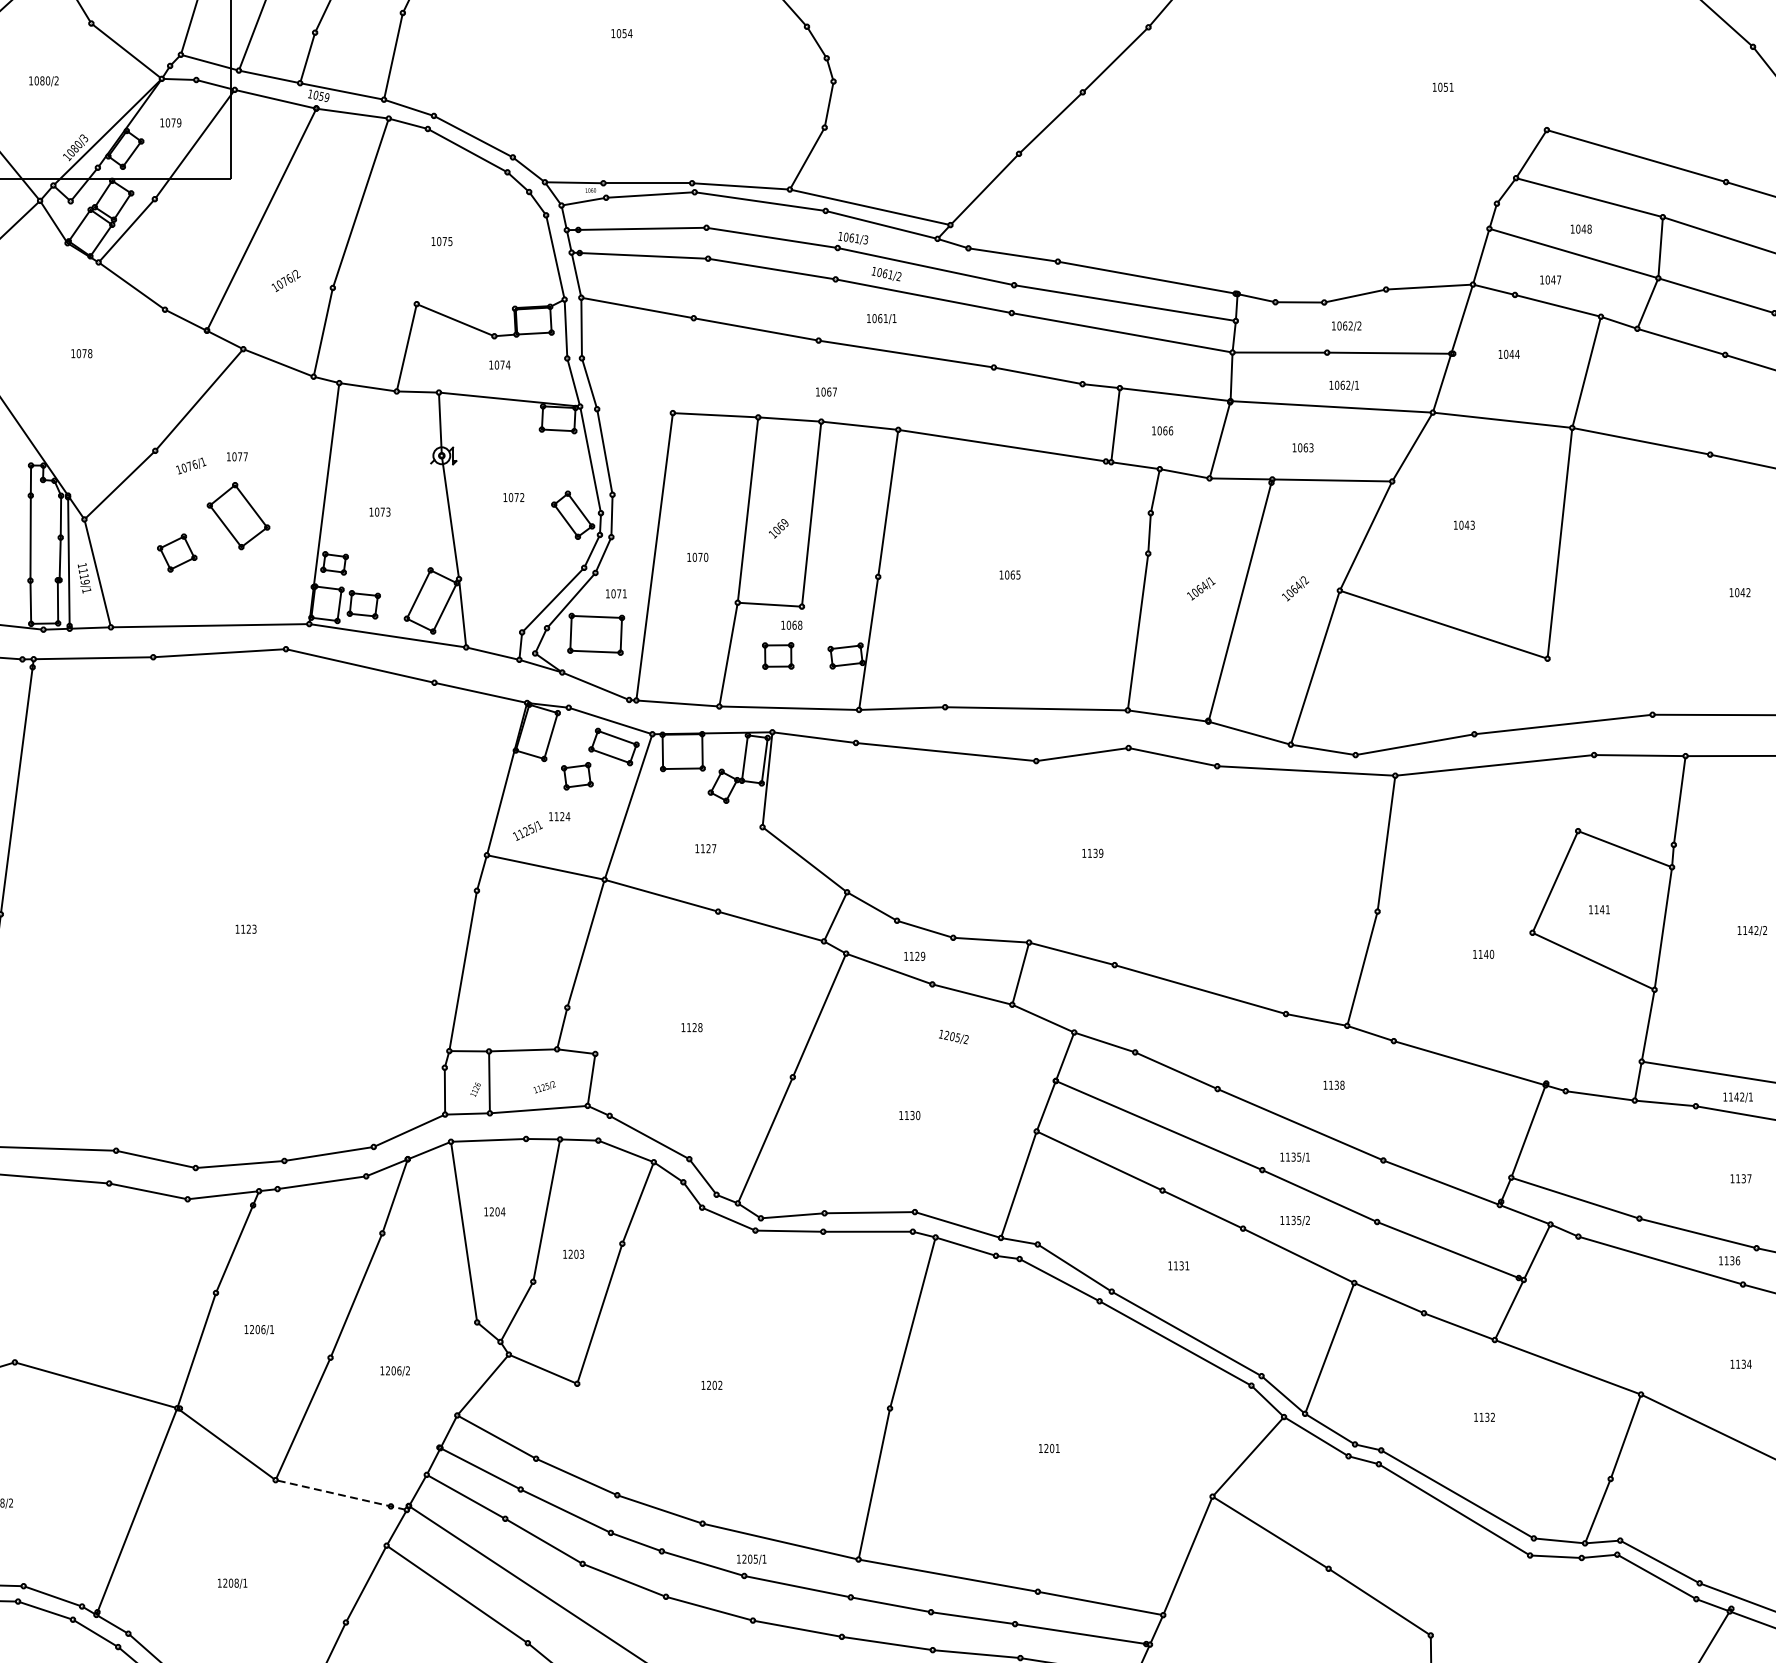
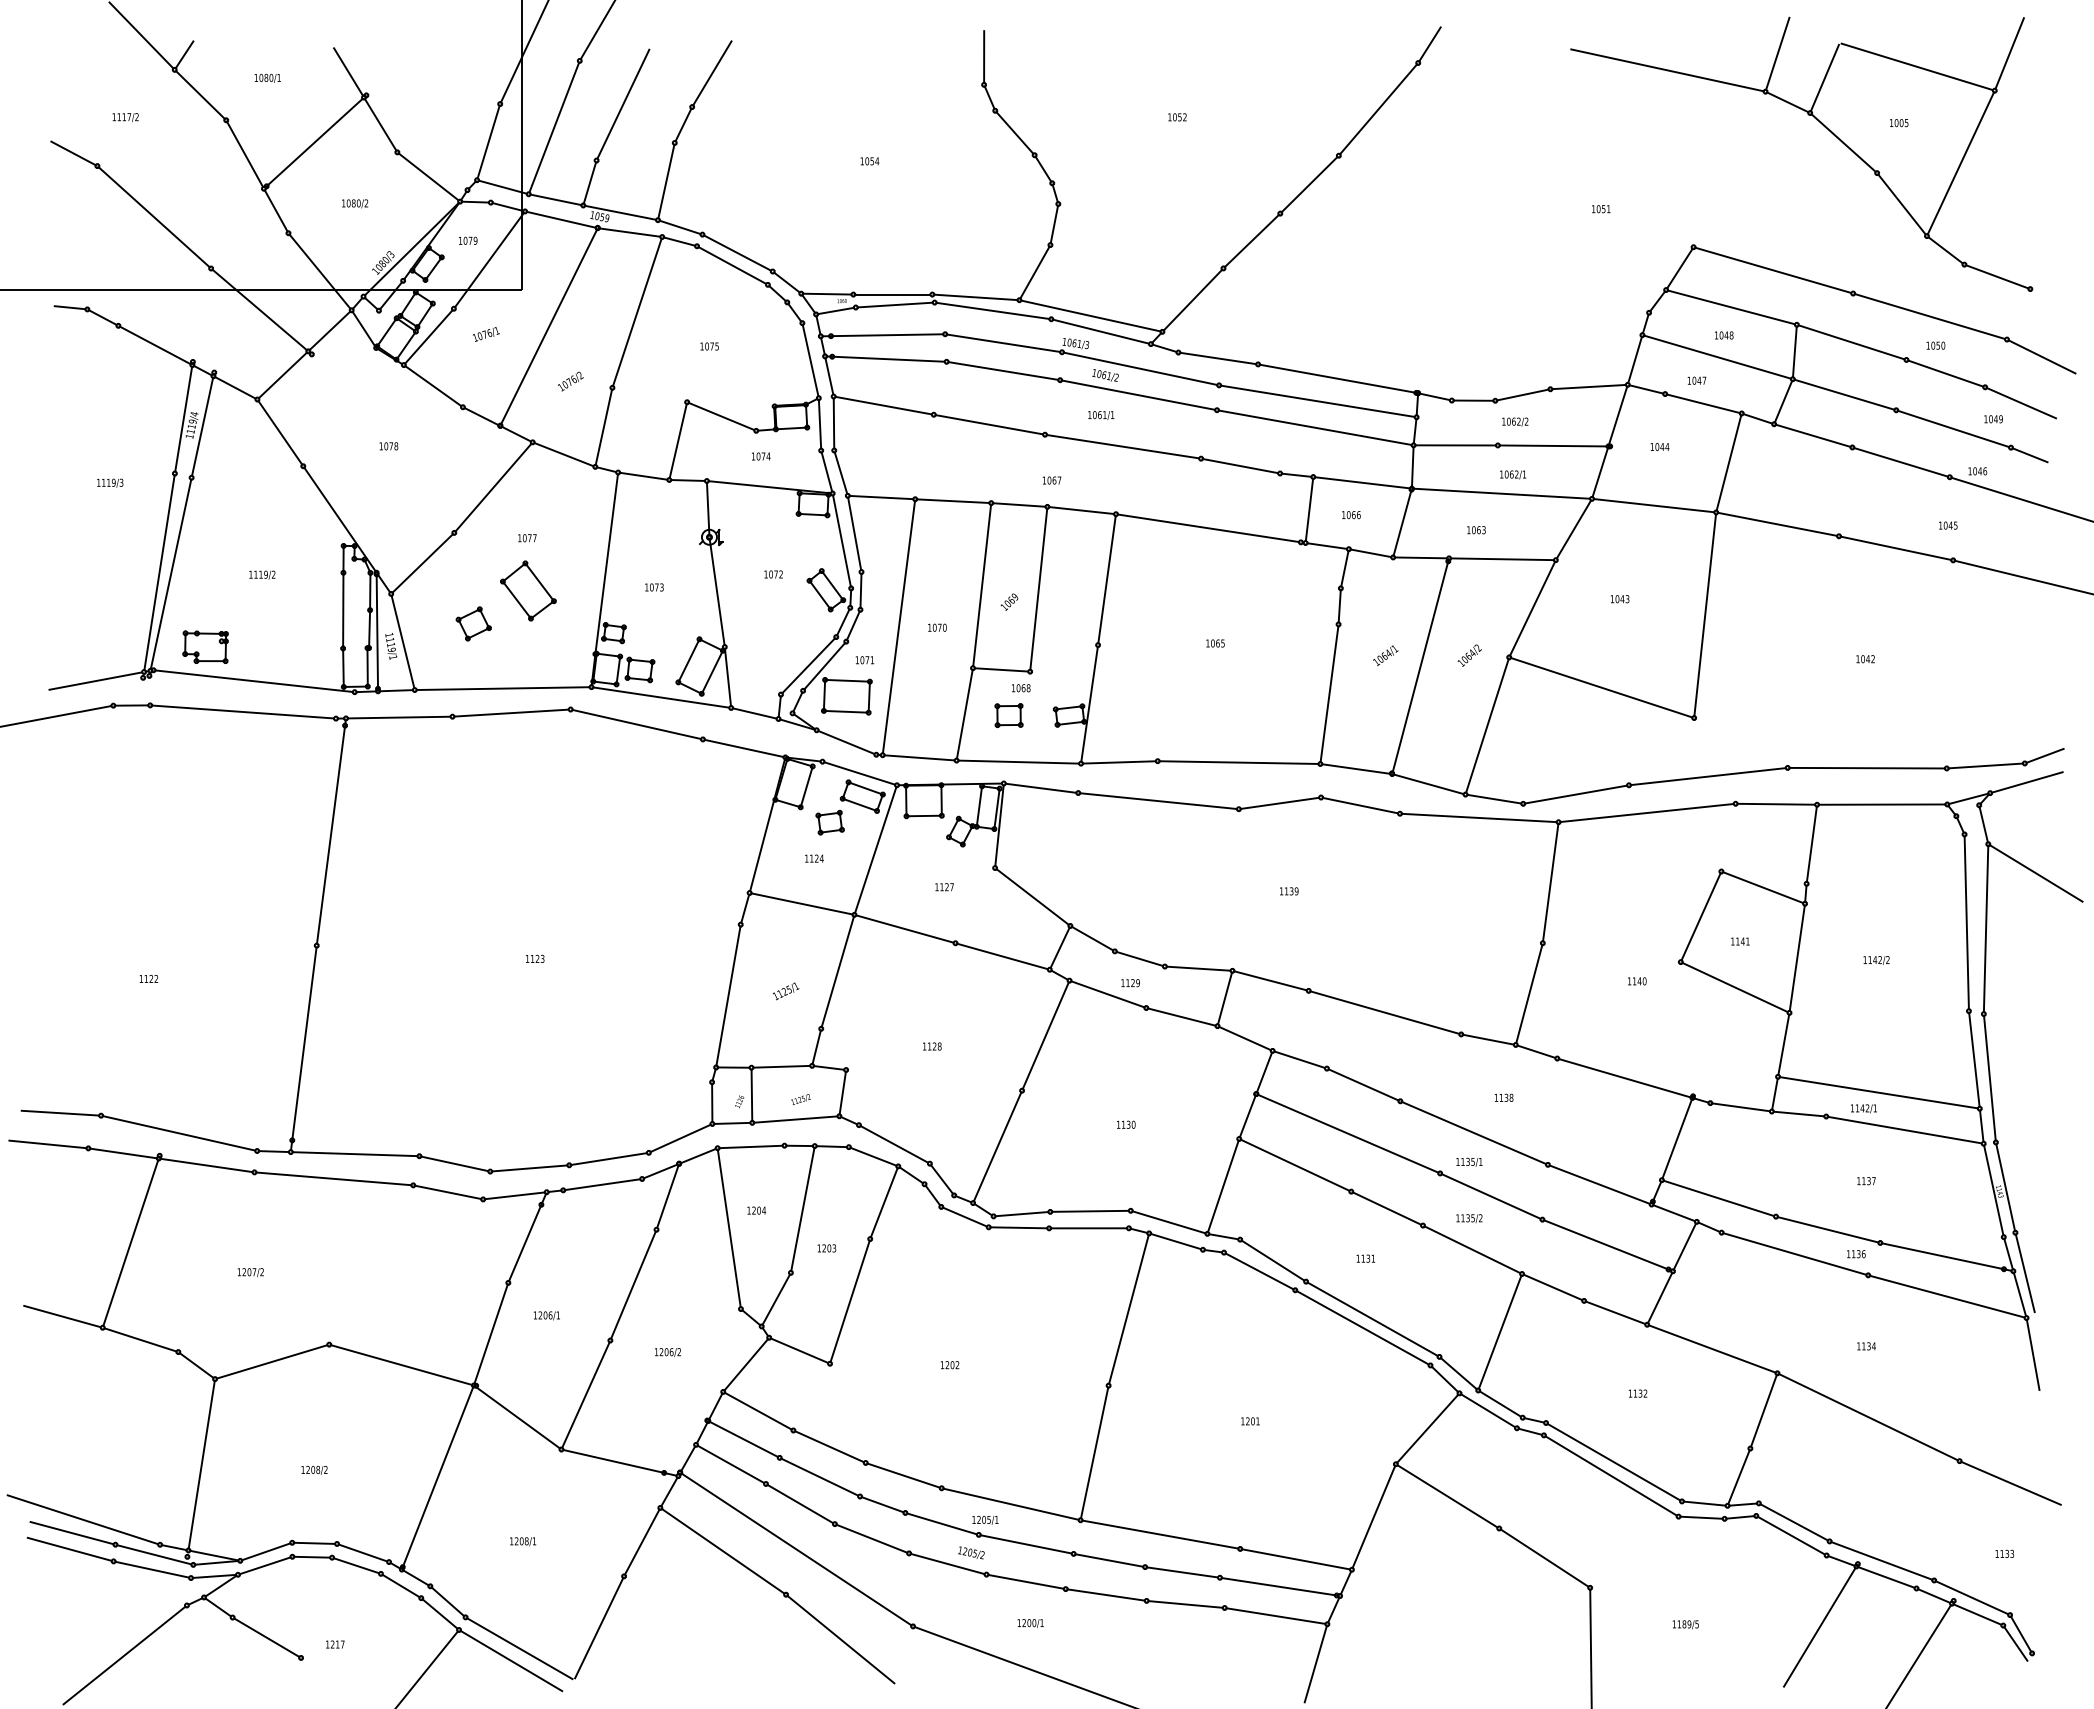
line: (635, 411) -> (881, 497), added
text: (191, 466) -> (486, 334), moved
text: (527, 831) -> (785, 991), moved
text: (953, 1036) -> (971, 1552), moved
line: (340, 1494) -> (619, 1462), dashed -> solid

